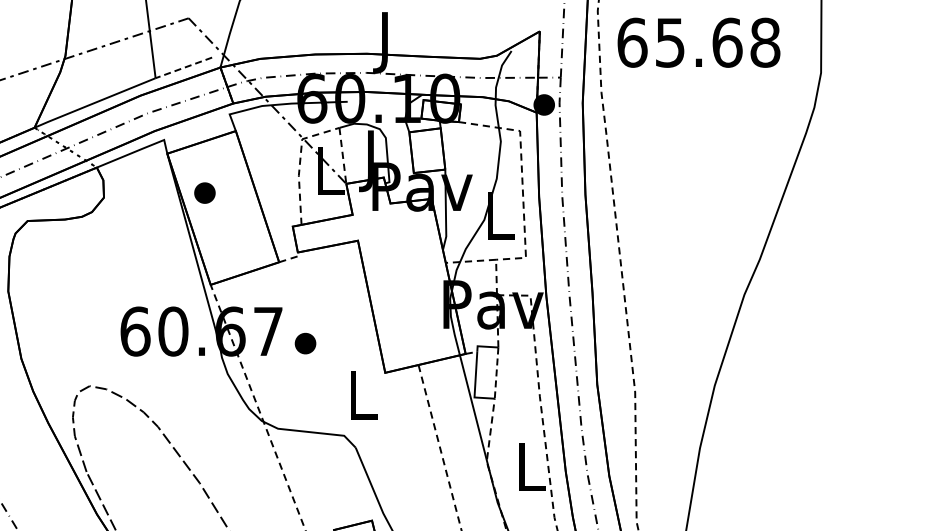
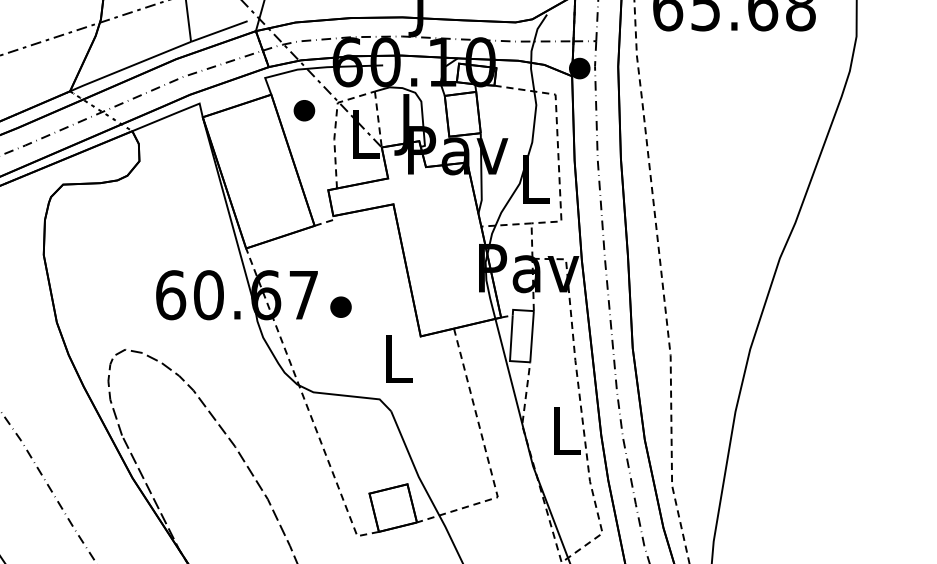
line: (183, 67) -> (218, 31), dashed -> solid
part: (205, 192) -> (304, 110), moved
line: (497, 372) -> (532, 336), dashed -> solid

